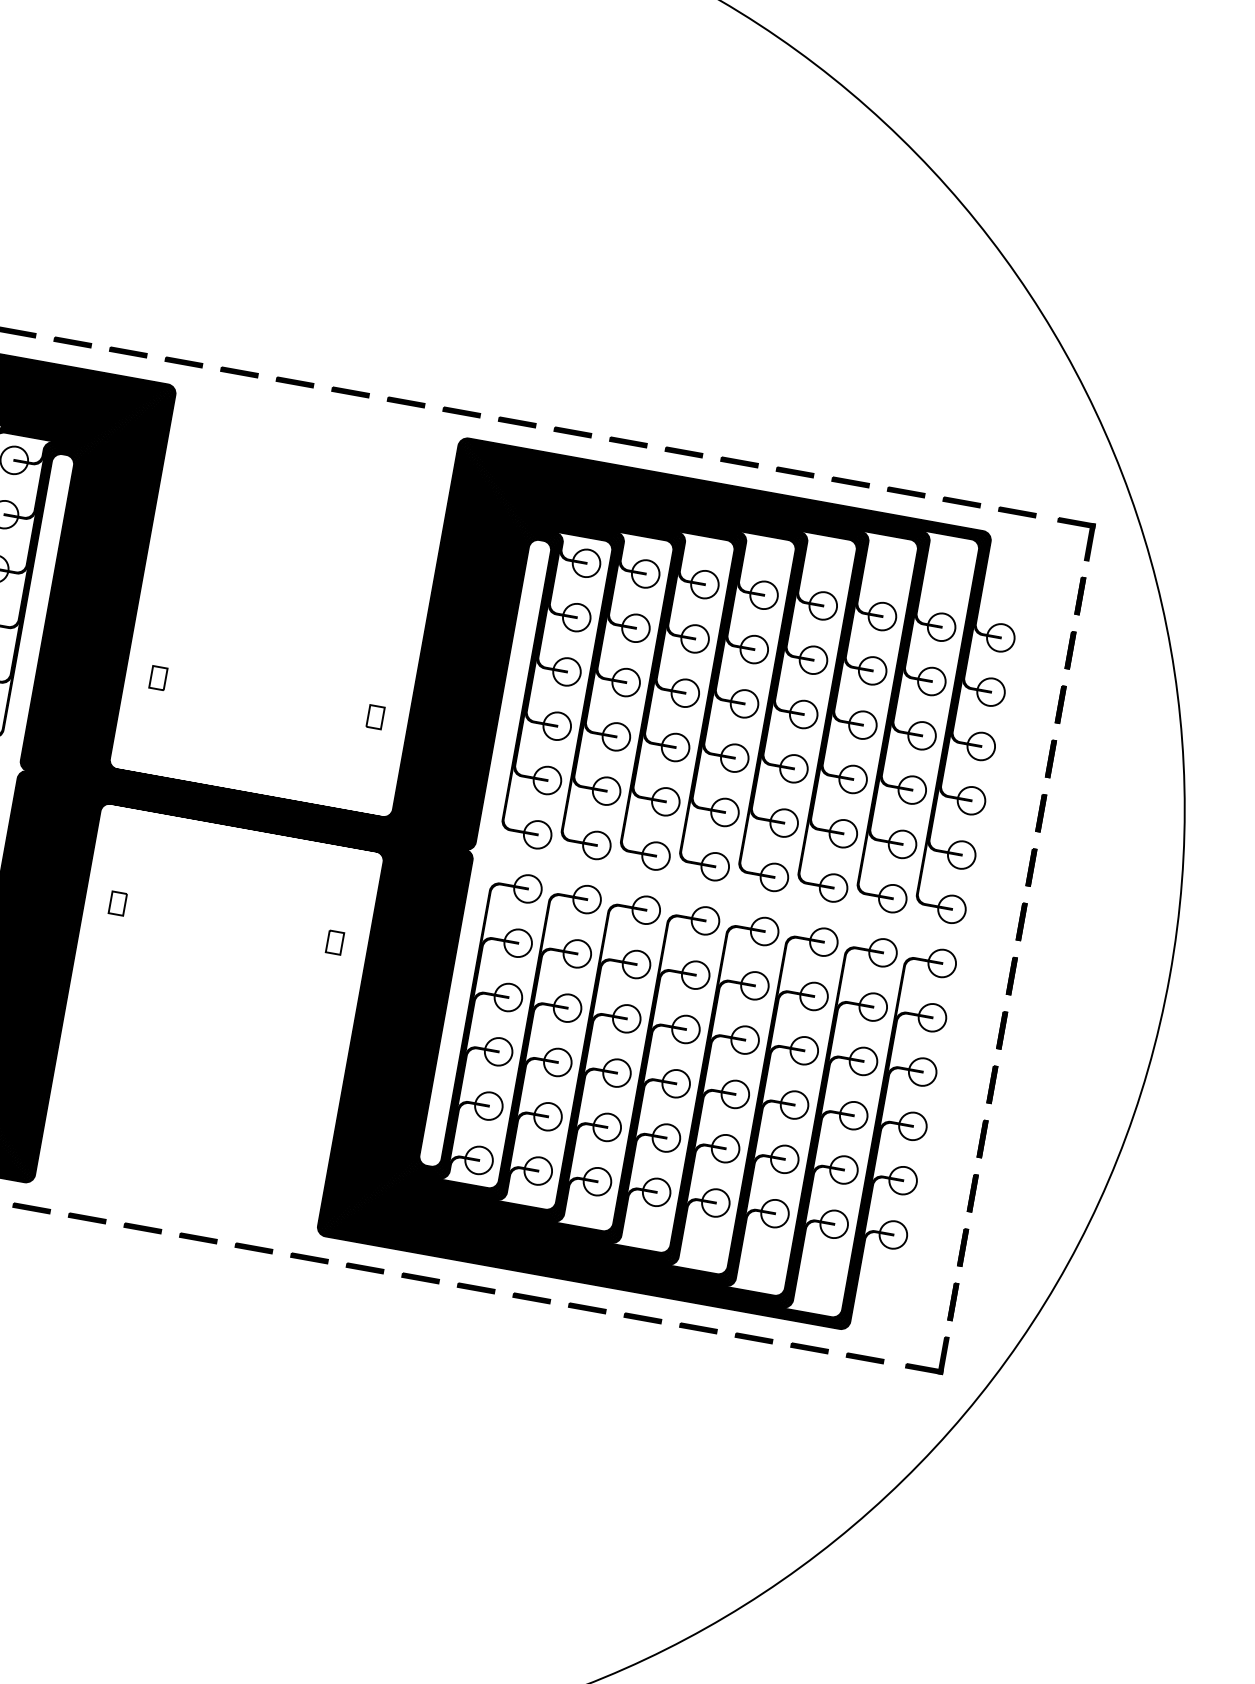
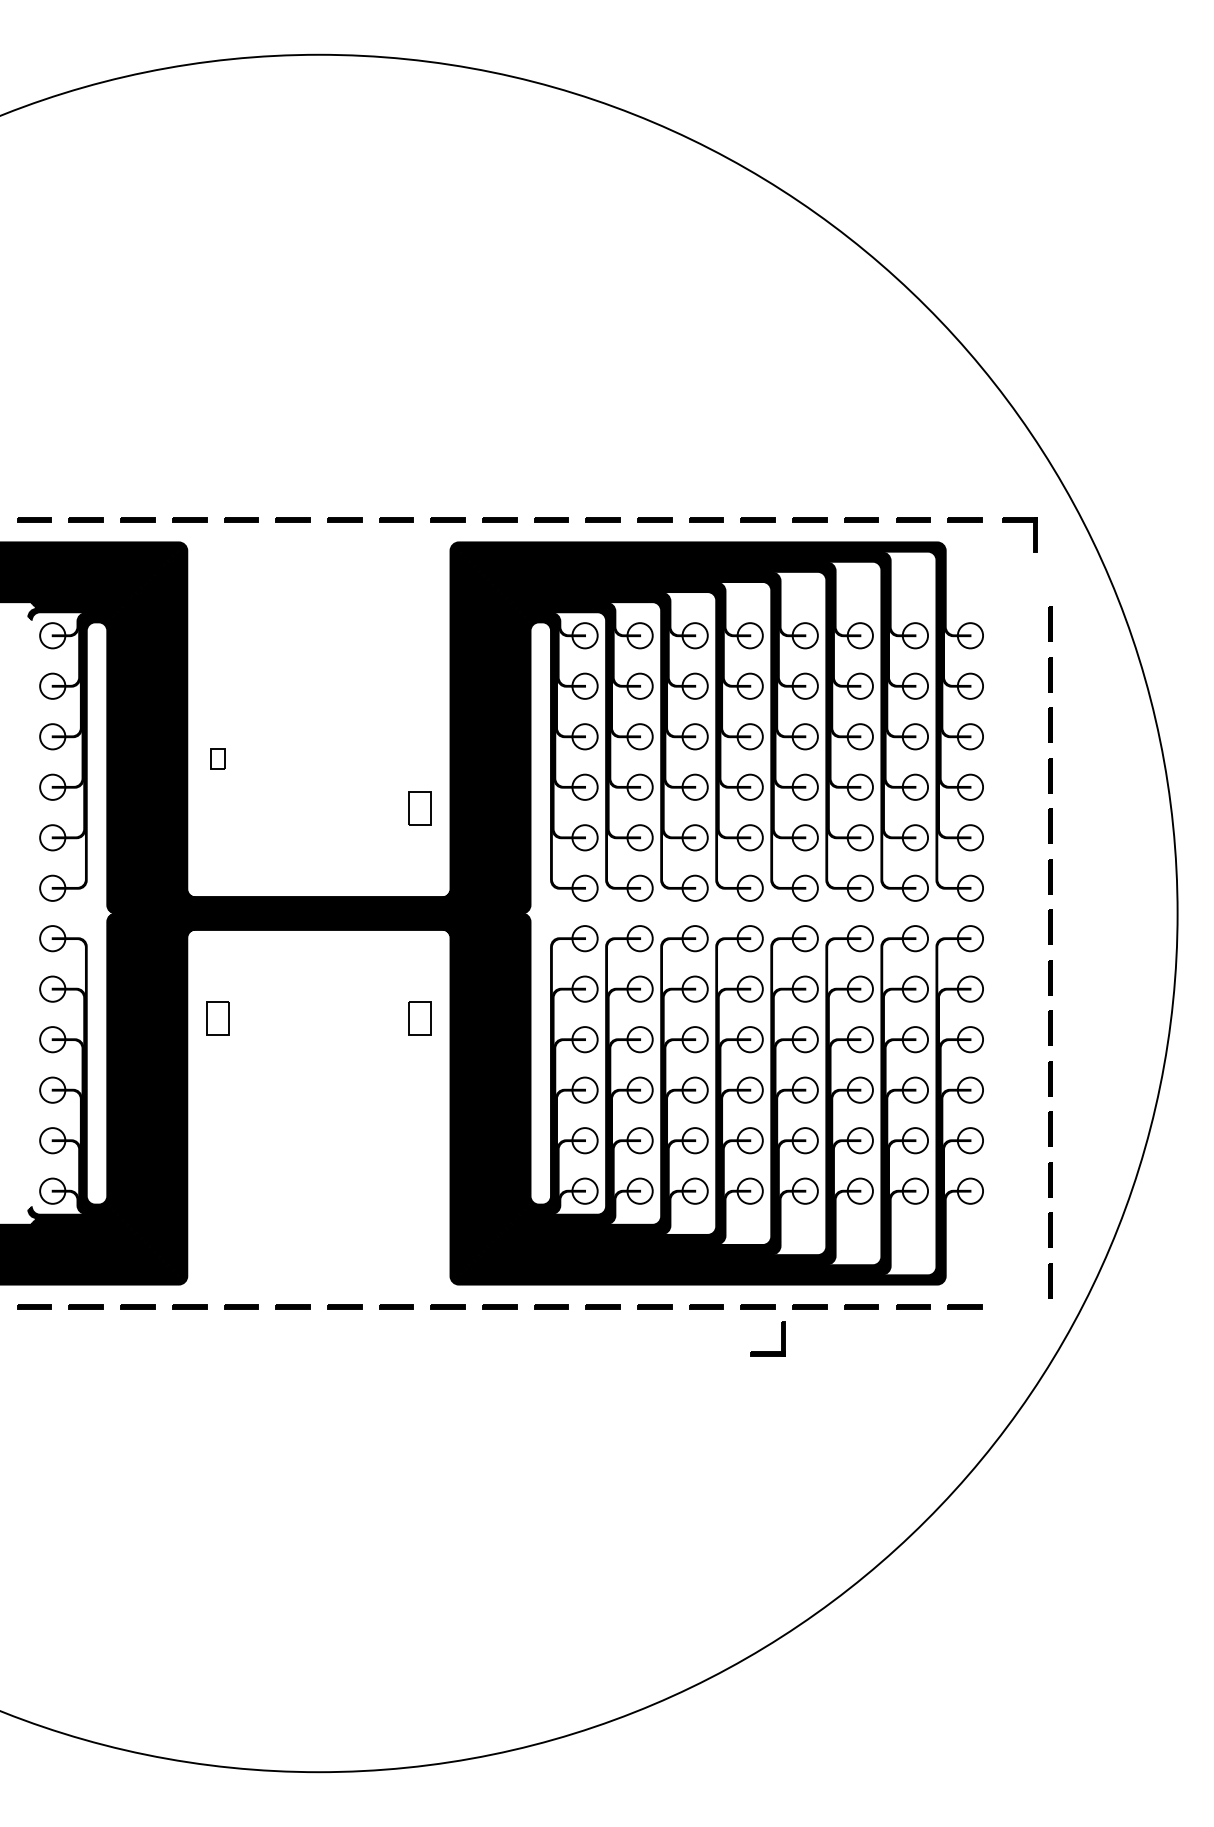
part: (158, 677) -> (217, 758), moved
part: (375, 717) -> (419, 808), size x1.6
part: (117, 902) -> (217, 1017), size x1.6
line: (1018, 940) -> (1050, 944), moved
part: (334, 941) -> (419, 1017), size x1.6
part: (924, 1366) -> (767, 1351), moved

